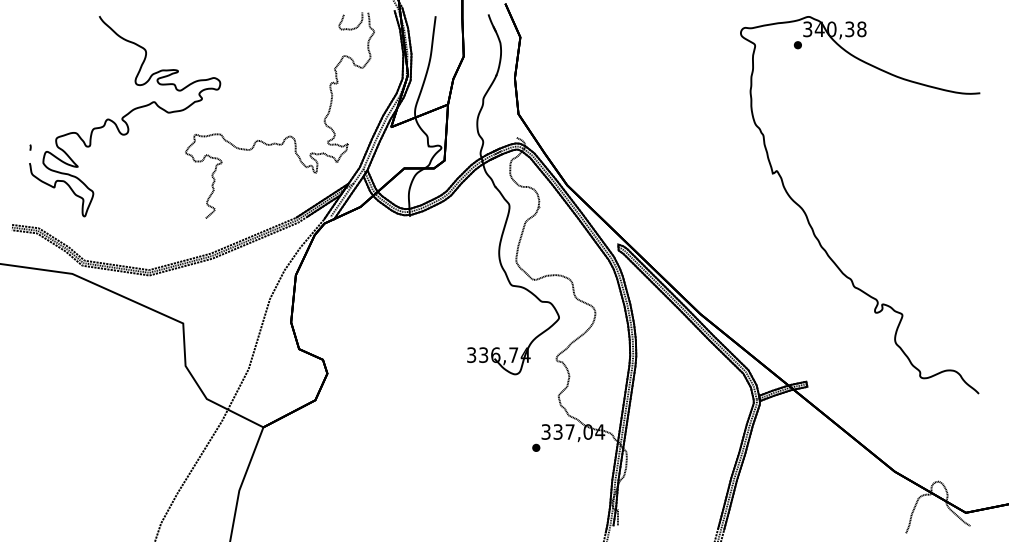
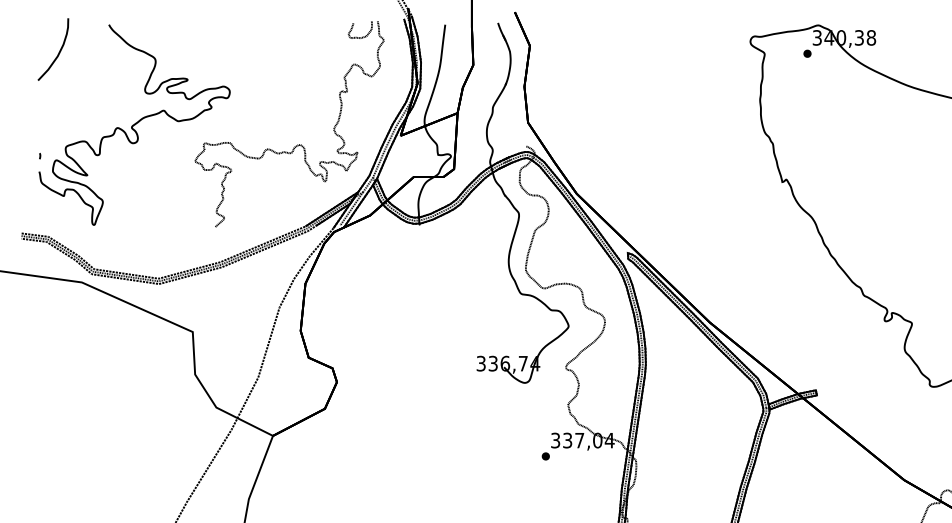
curve: (49, 42) -> (59, 51), added

